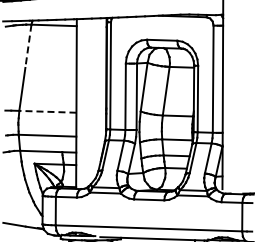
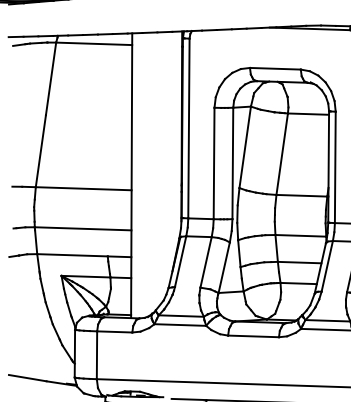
line: (28, 46) -> (51, 79), dashed -> solid
line: (47, 111) -> (83, 188), dashed -> solid

